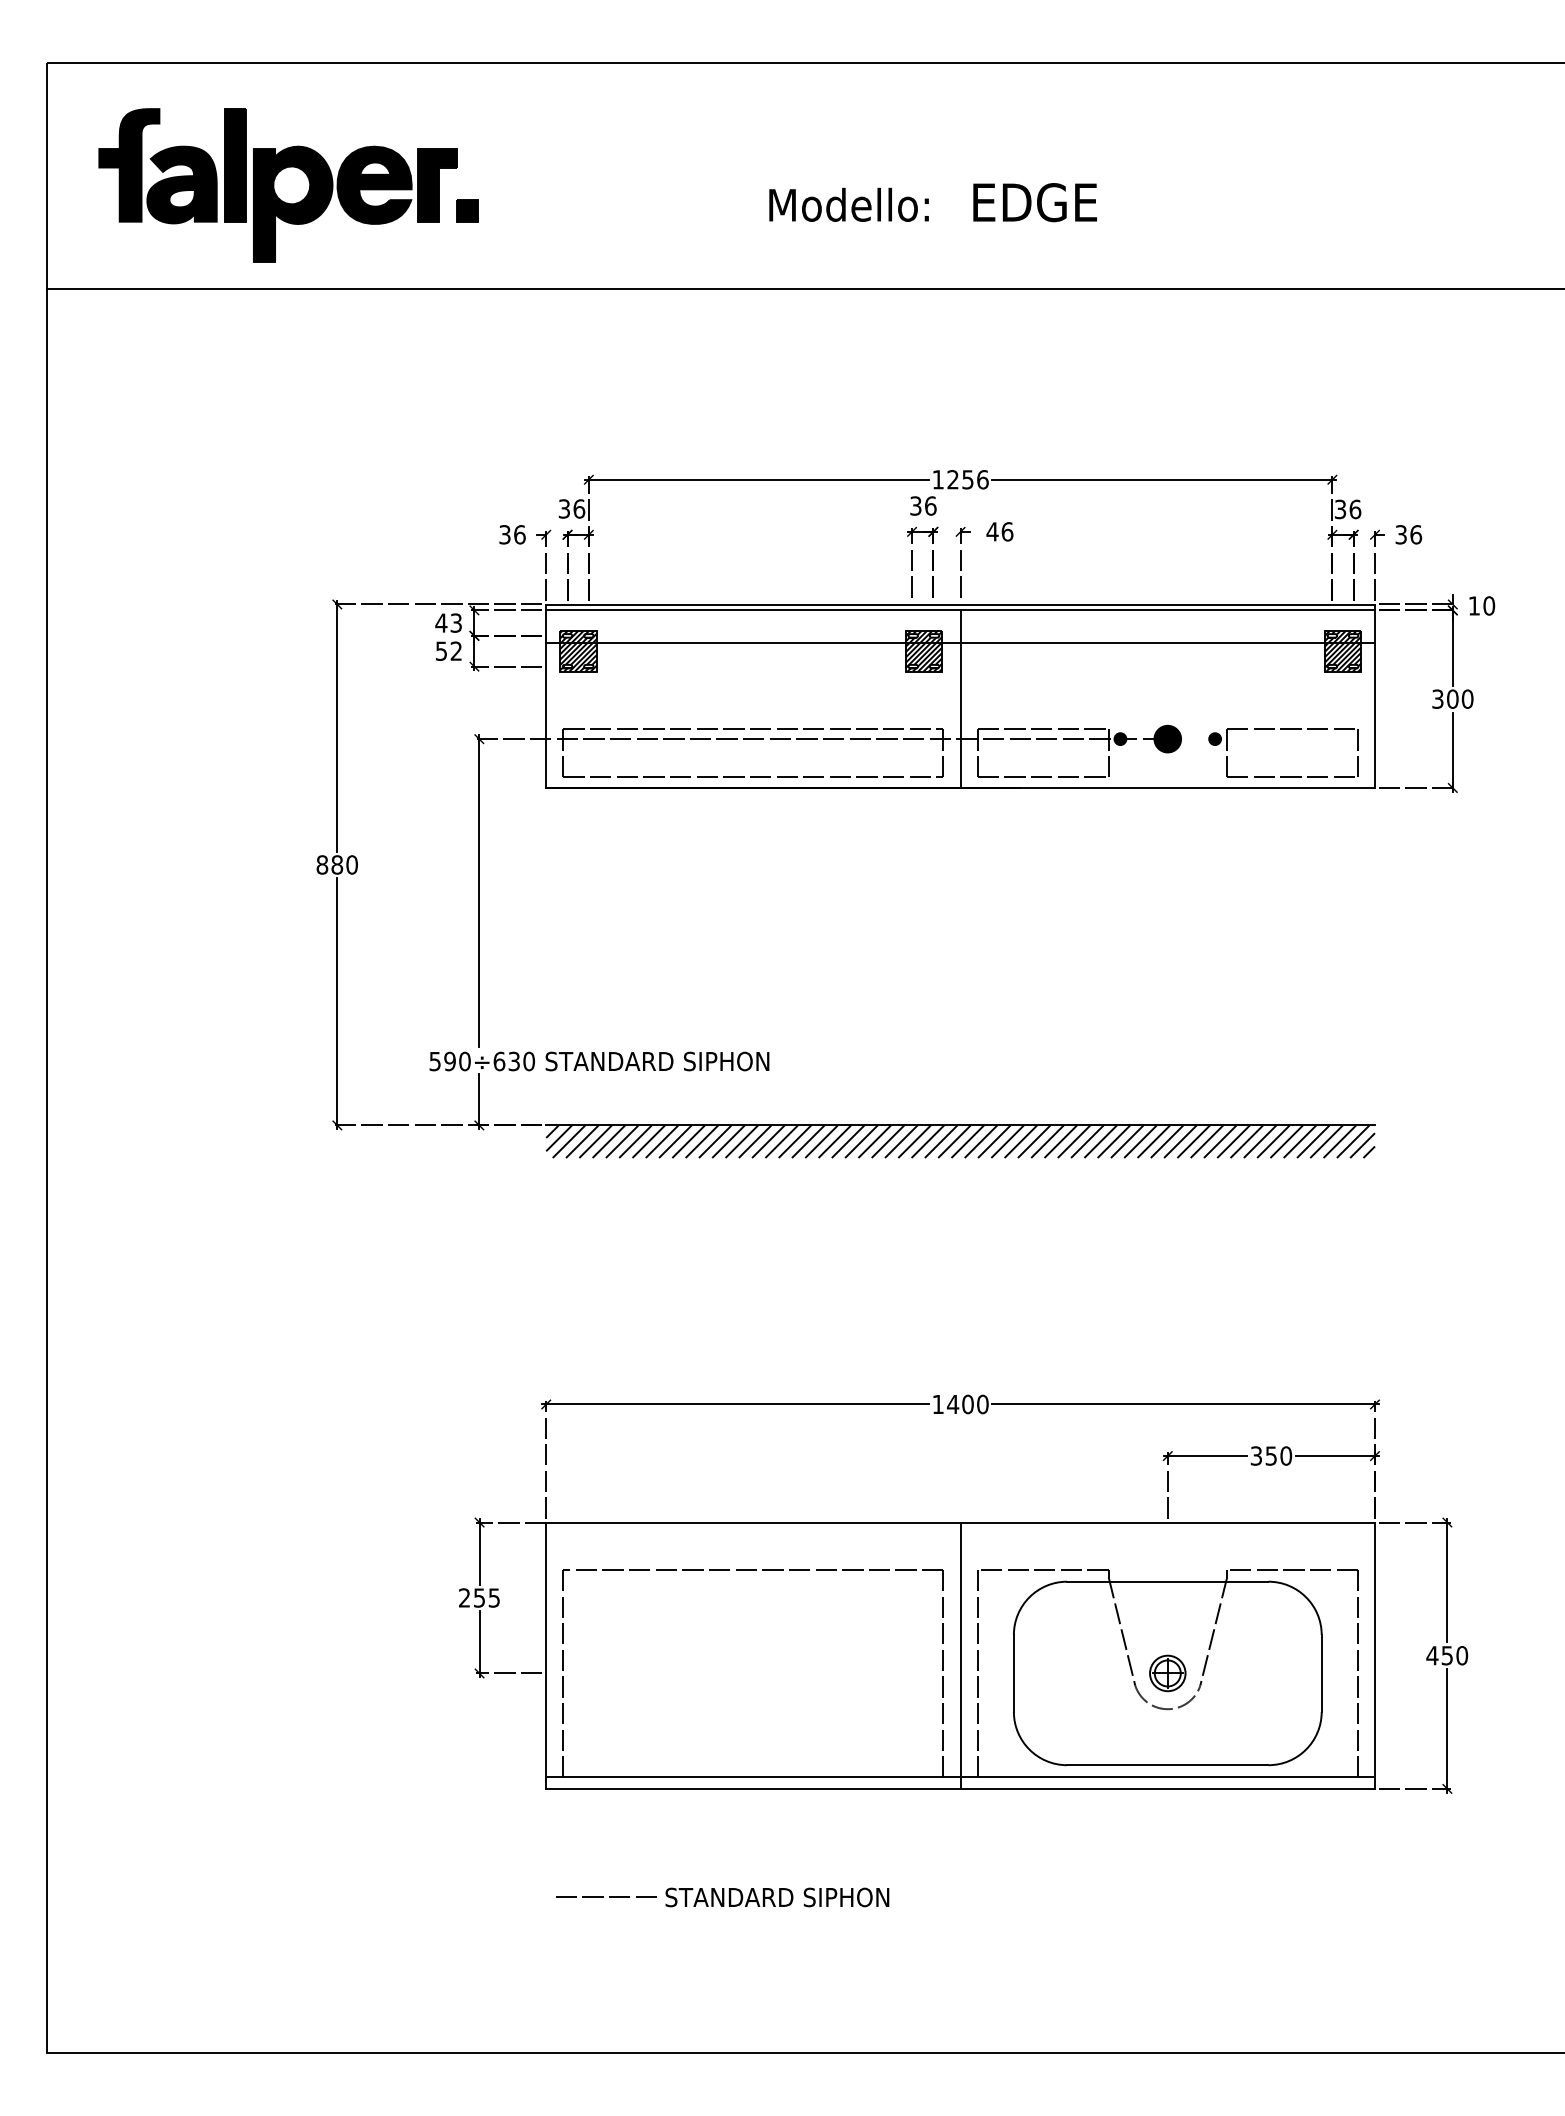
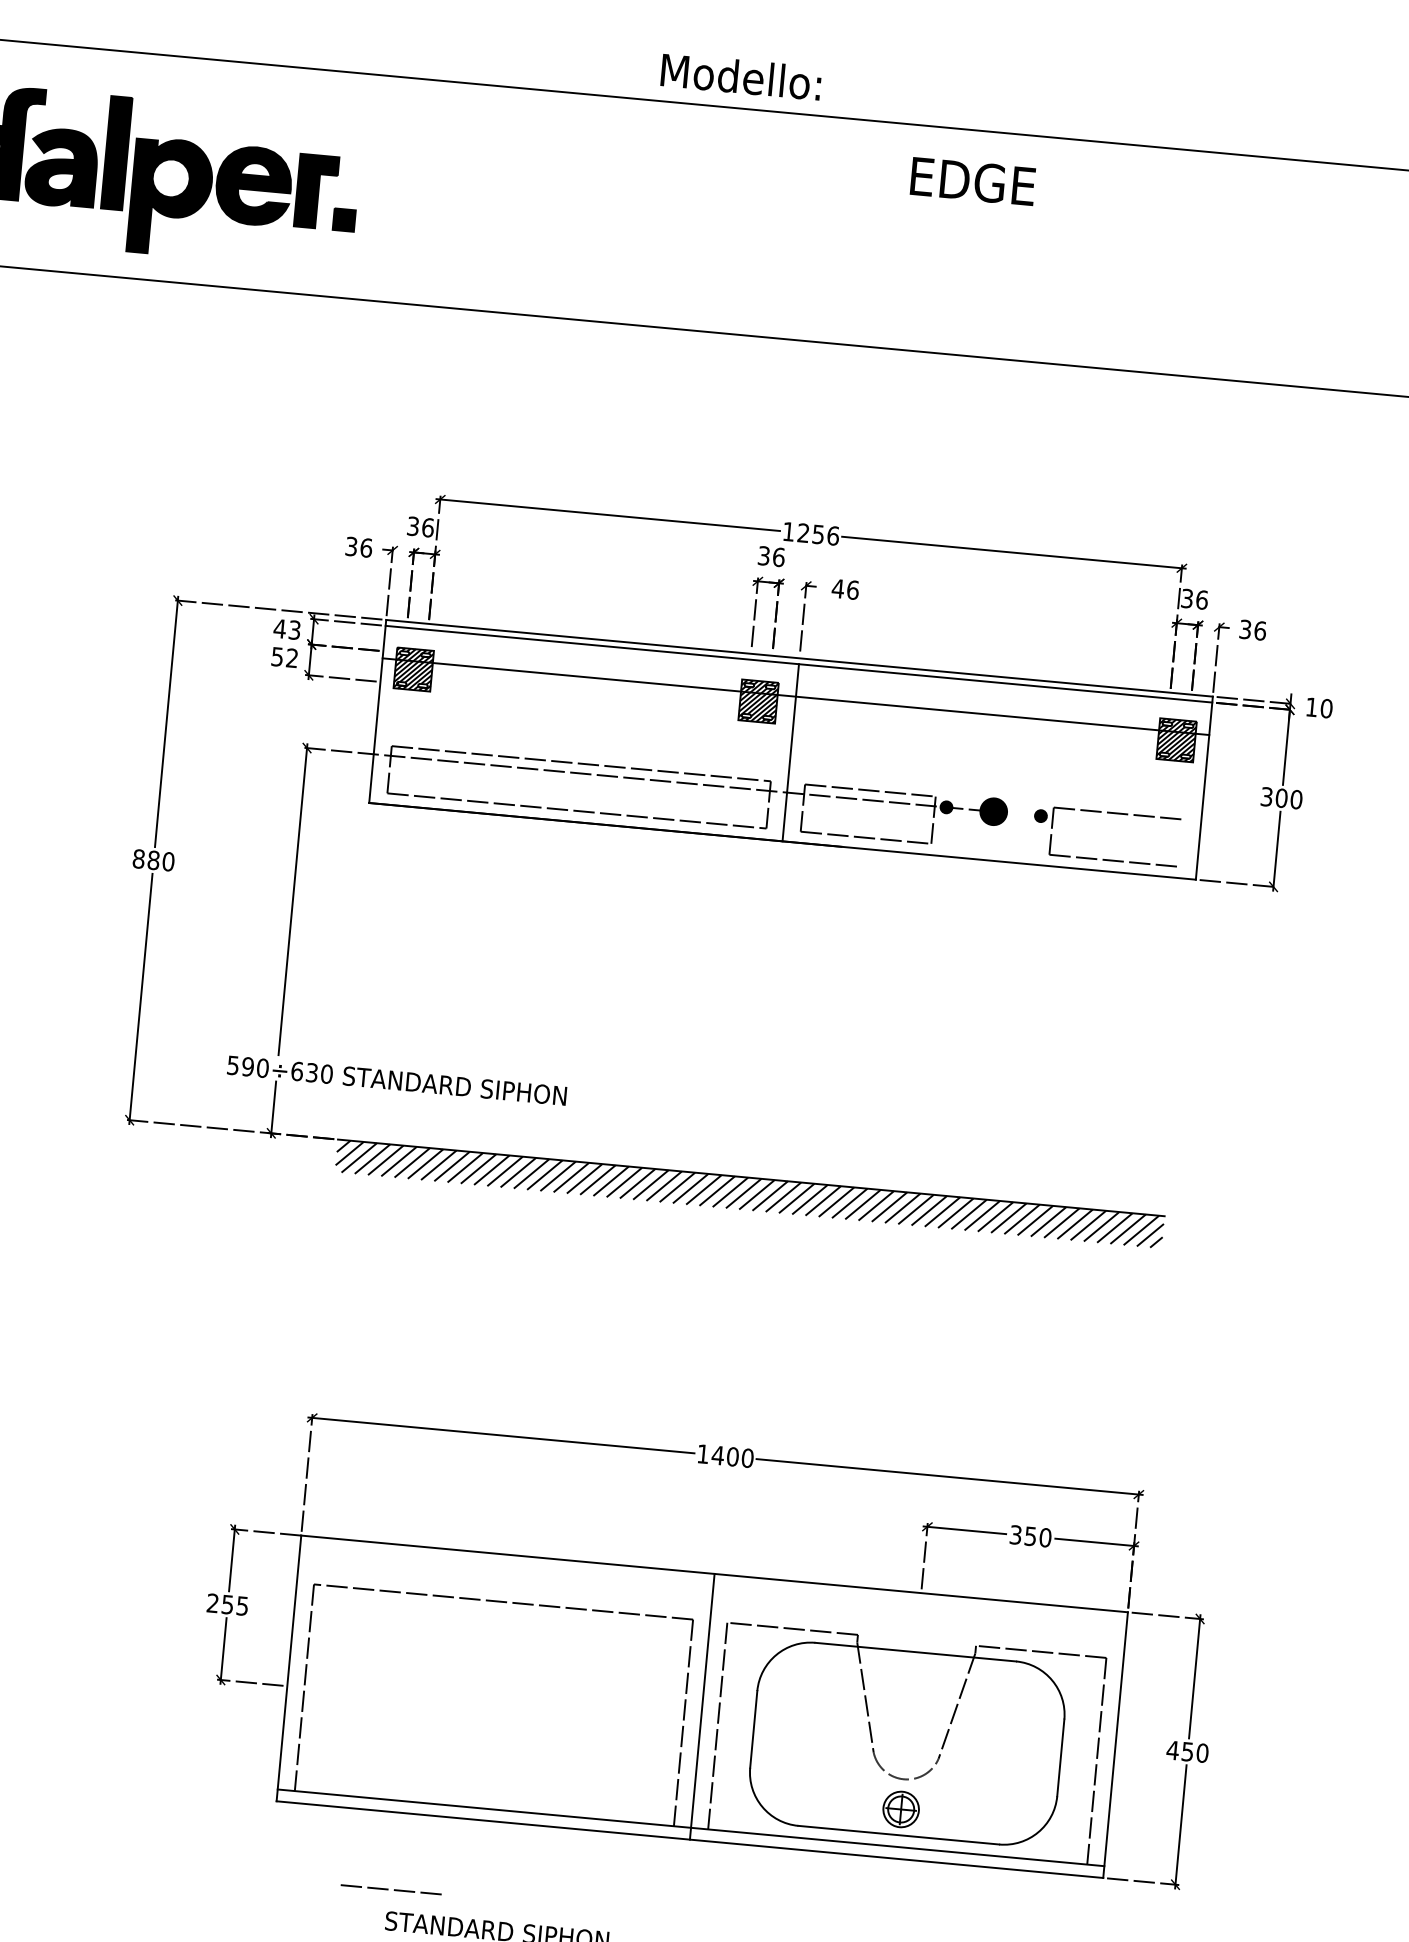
text: (1034, 202) -> (972, 181), moved
text: (848, 204) -> (740, 76), moved
line: (1357, 752) -> (1181, 842), removed
part: (1167, 1673) -> (900, 1809), moved
line: (603, 1896) -> (388, 1888), moved

